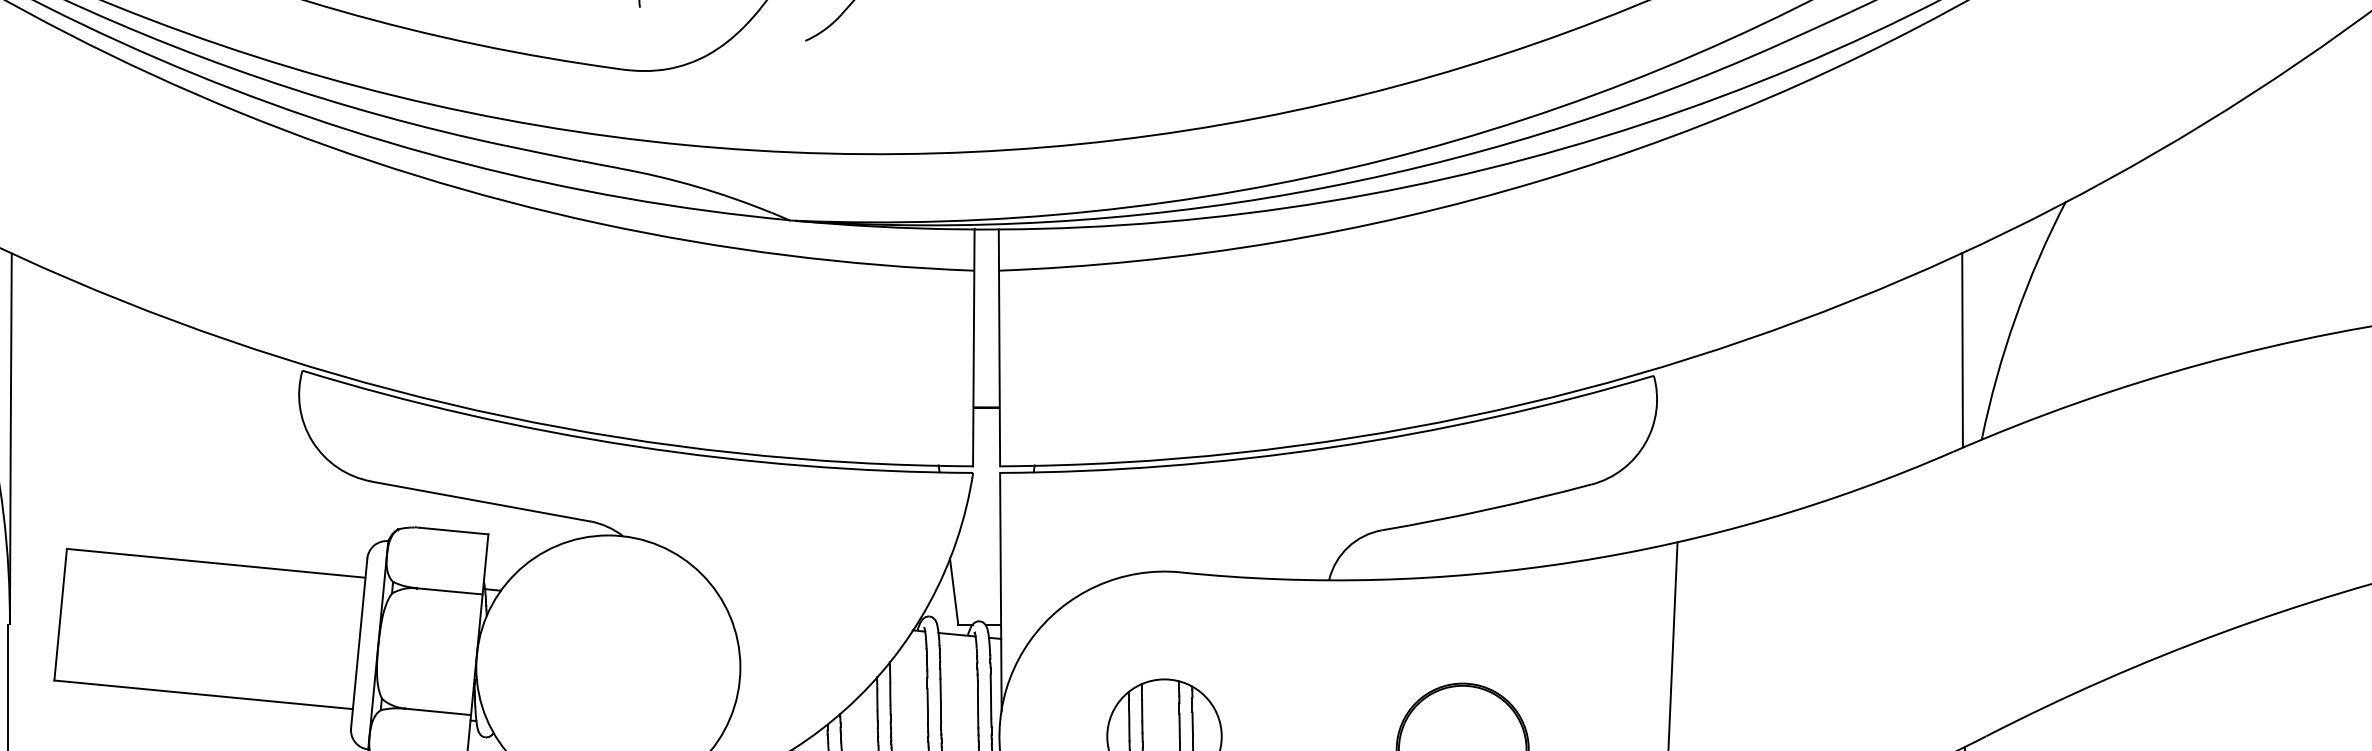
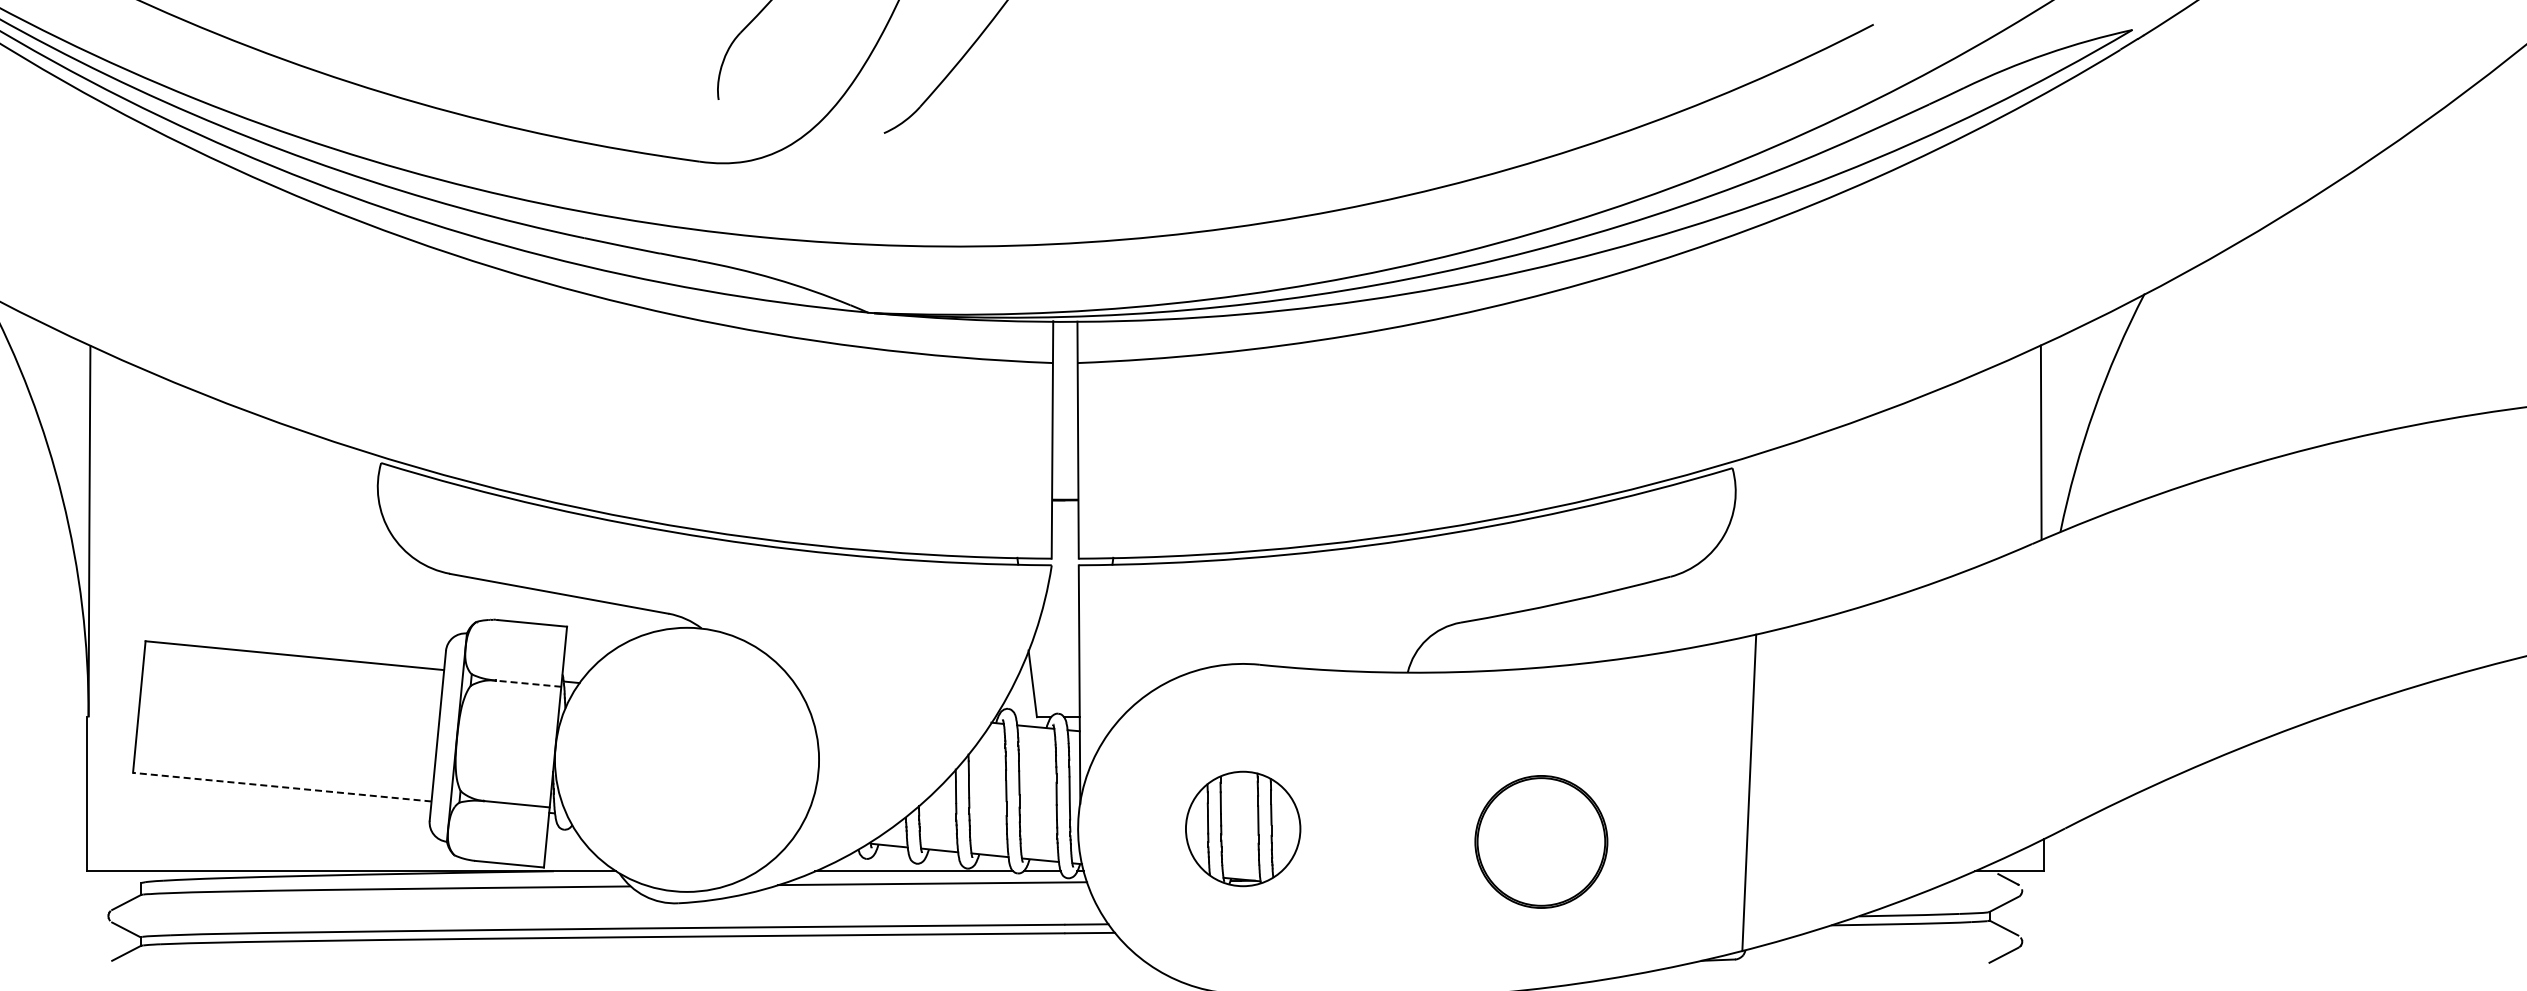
line: (448, 591) -> (527, 683), solid -> dashed
line: (203, 695) -> (282, 787), solid -> dashed

